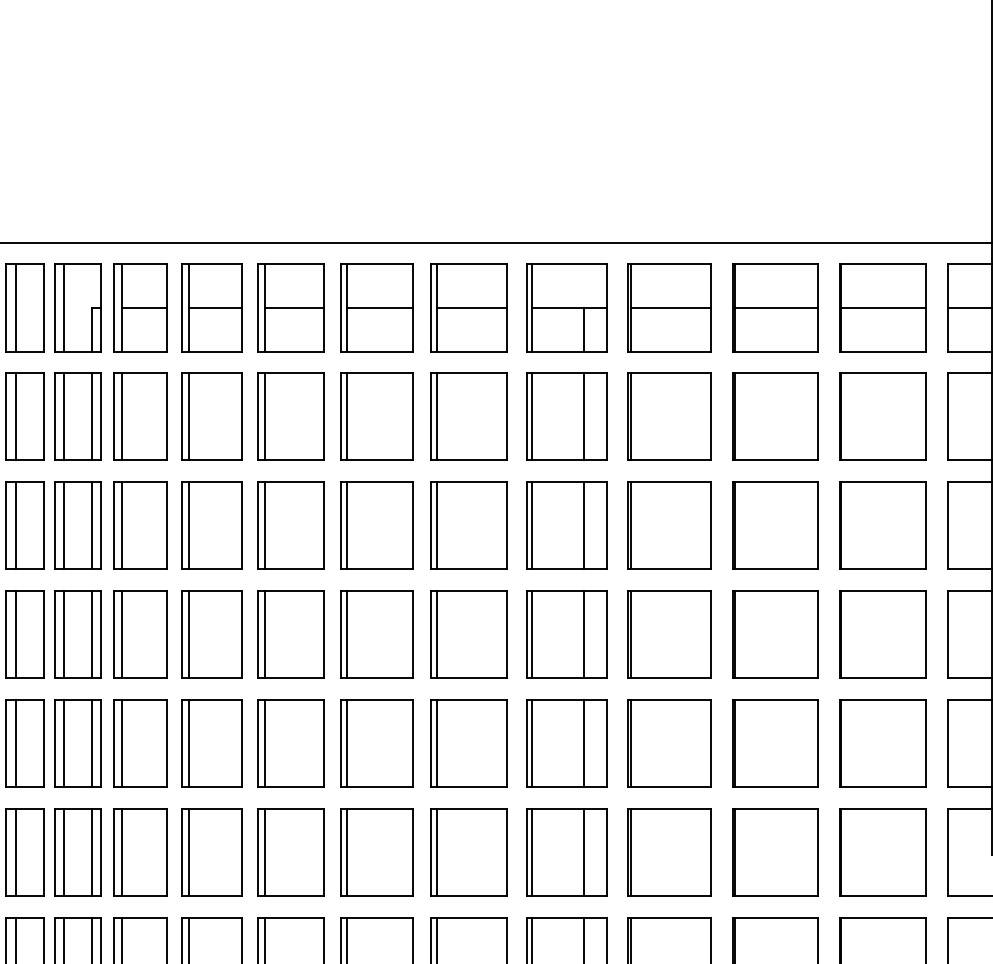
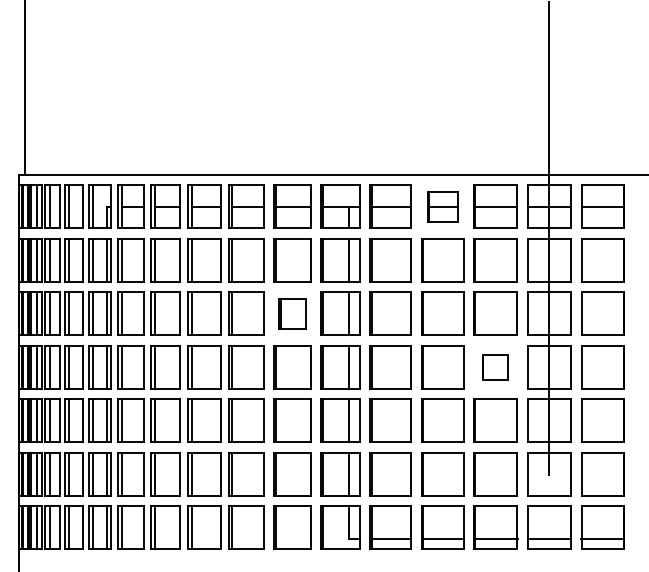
part: (774, 307) -> (442, 206), size x0.7
part: (469, 525) -> (292, 313), size x0.7
part: (882, 634) -> (495, 367), size x0.6

